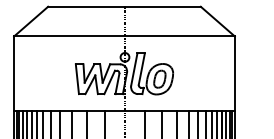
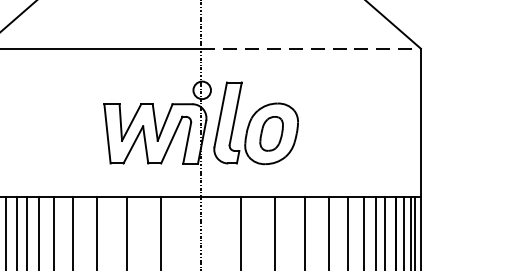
line: (180, 36) -> (312, 48), solid -> dashed

